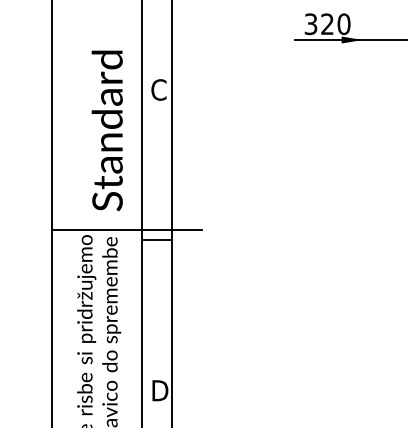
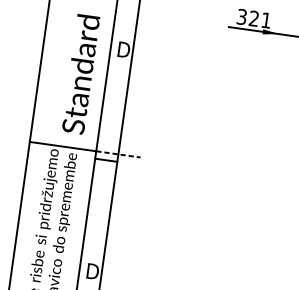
text: (343, 24) -> (265, 20), 320 -> 321
text: (159, 89) -> (123, 49), C -> D
line: (172, 230) -> (118, 154), solid -> dashed

